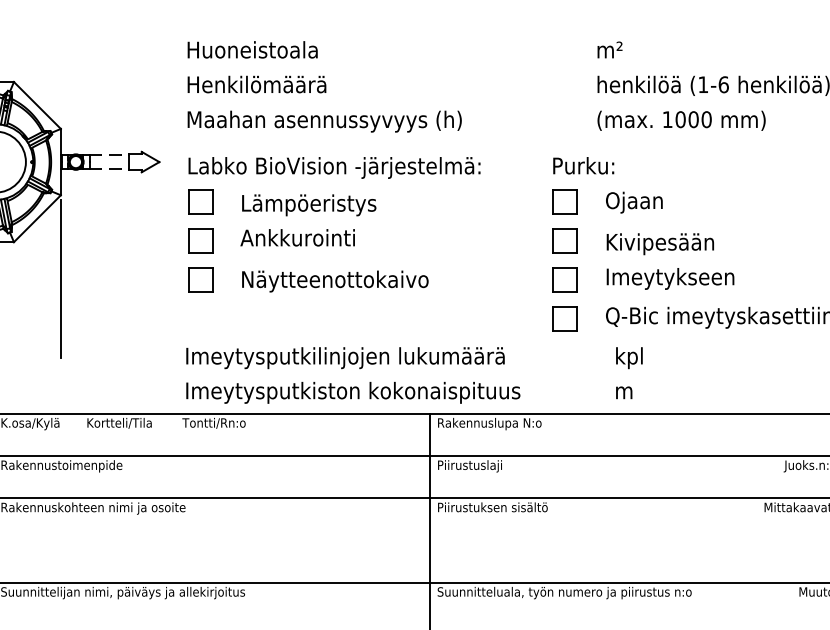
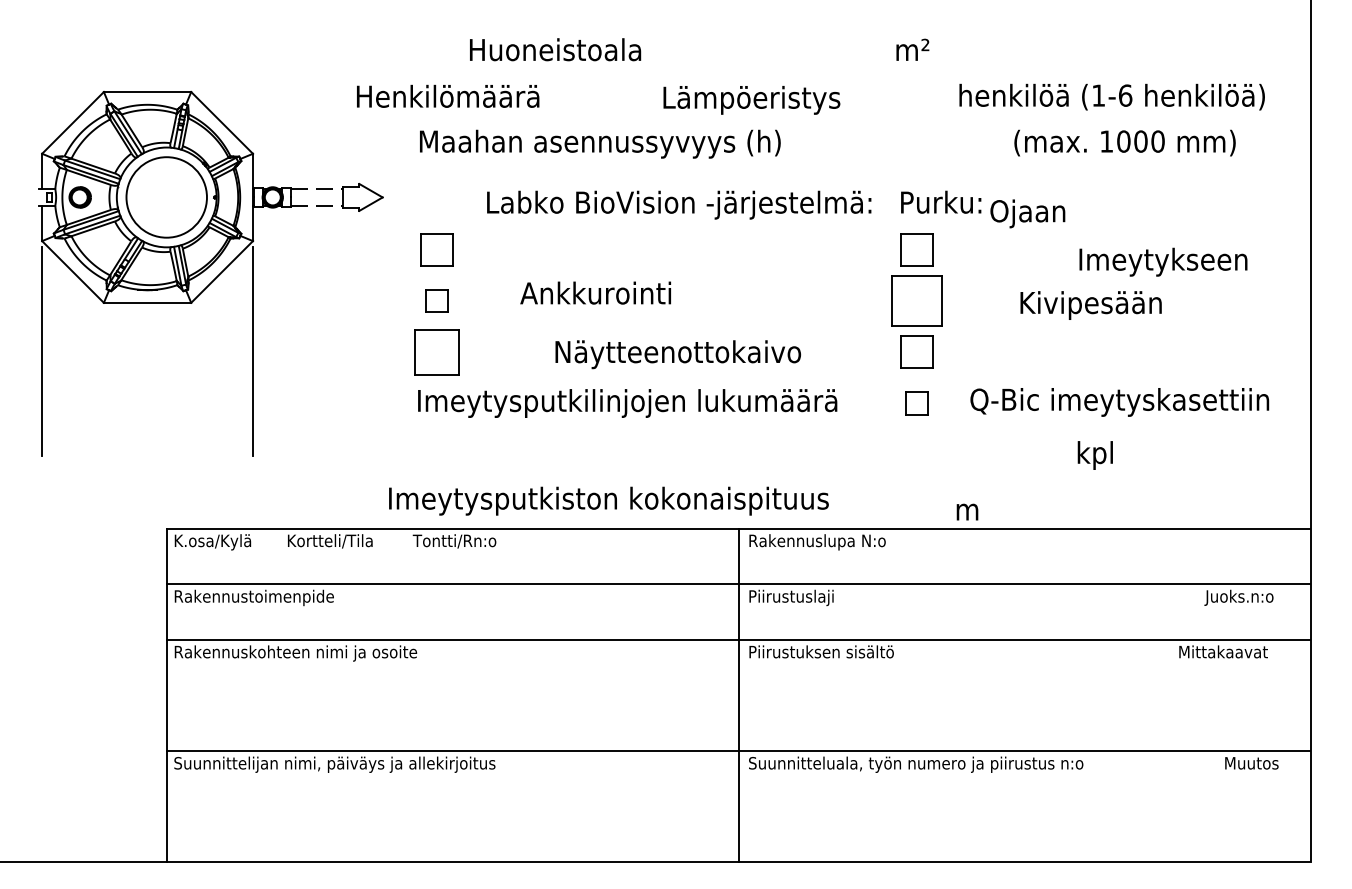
text: (252, 49) -> (555, 49), moved
text: (609, 49) -> (912, 49), moved
text: (257, 83) -> (448, 95), moved
text: (681, 120) -> (1124, 142), moved
text: (334, 167) -> (679, 204), moved
text: (634, 202) -> (1027, 213), moved
text: (308, 205) -> (751, 100), moved
text: (297, 237) -> (595, 292), moved
part: (200, 240) -> (436, 300), size x0.7
part: (564, 240) -> (916, 300), size x1.6
text: (659, 244) -> (1090, 305), moved
text: (670, 278) -> (1163, 261), moved
part: (200, 279) -> (436, 351), size x1.4
text: (334, 281) -> (677, 354), moved
part: (564, 318) -> (916, 403), size x0.7
text: (345, 358) -> (627, 403), moved
text: (628, 358) -> (1094, 455), moved
text: (353, 392) -> (608, 500), moved
text: (624, 392) -> (967, 511), moved

